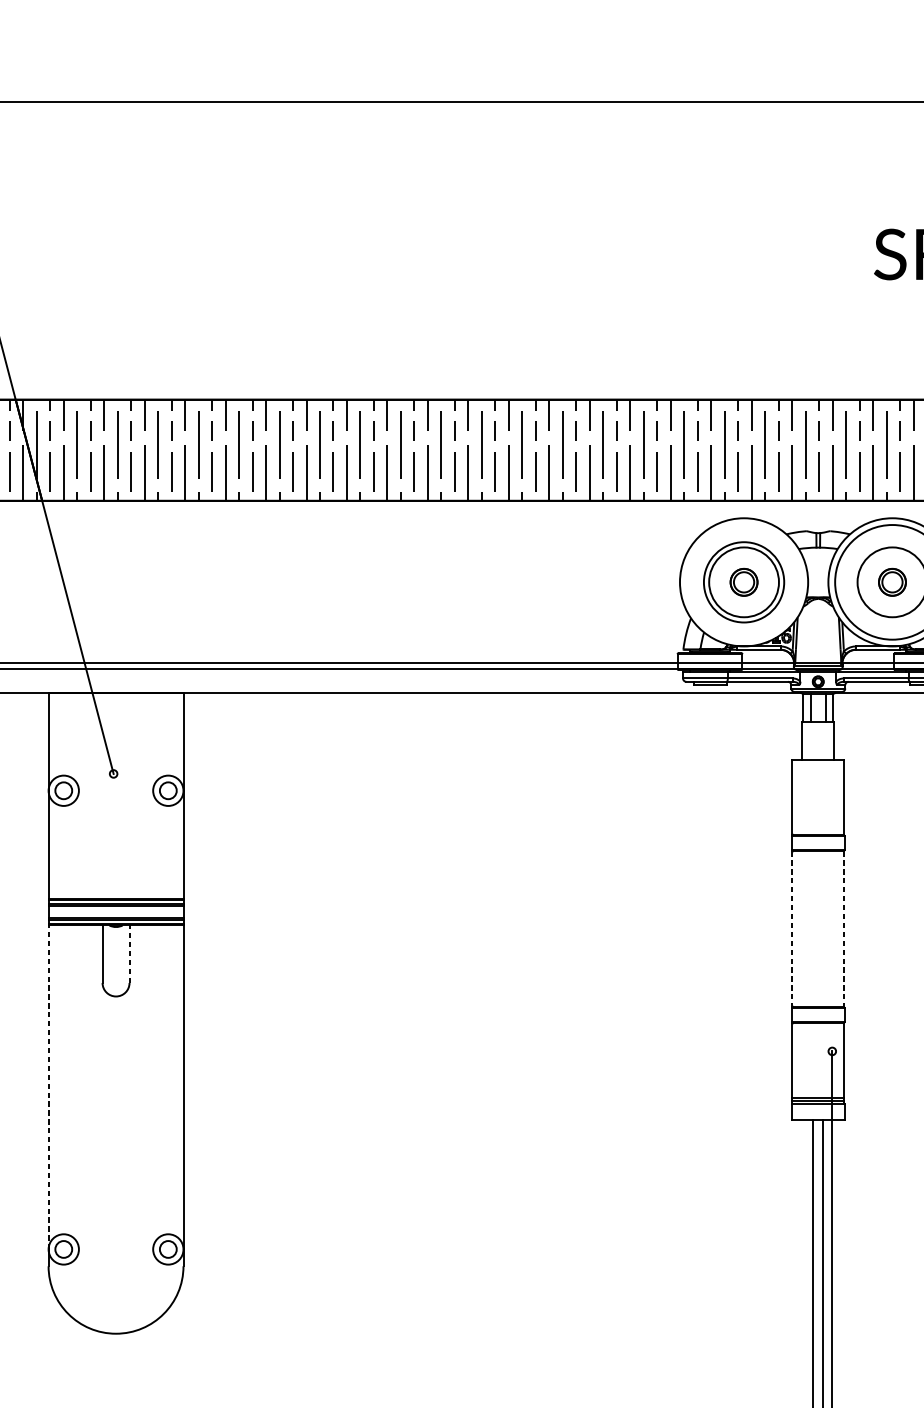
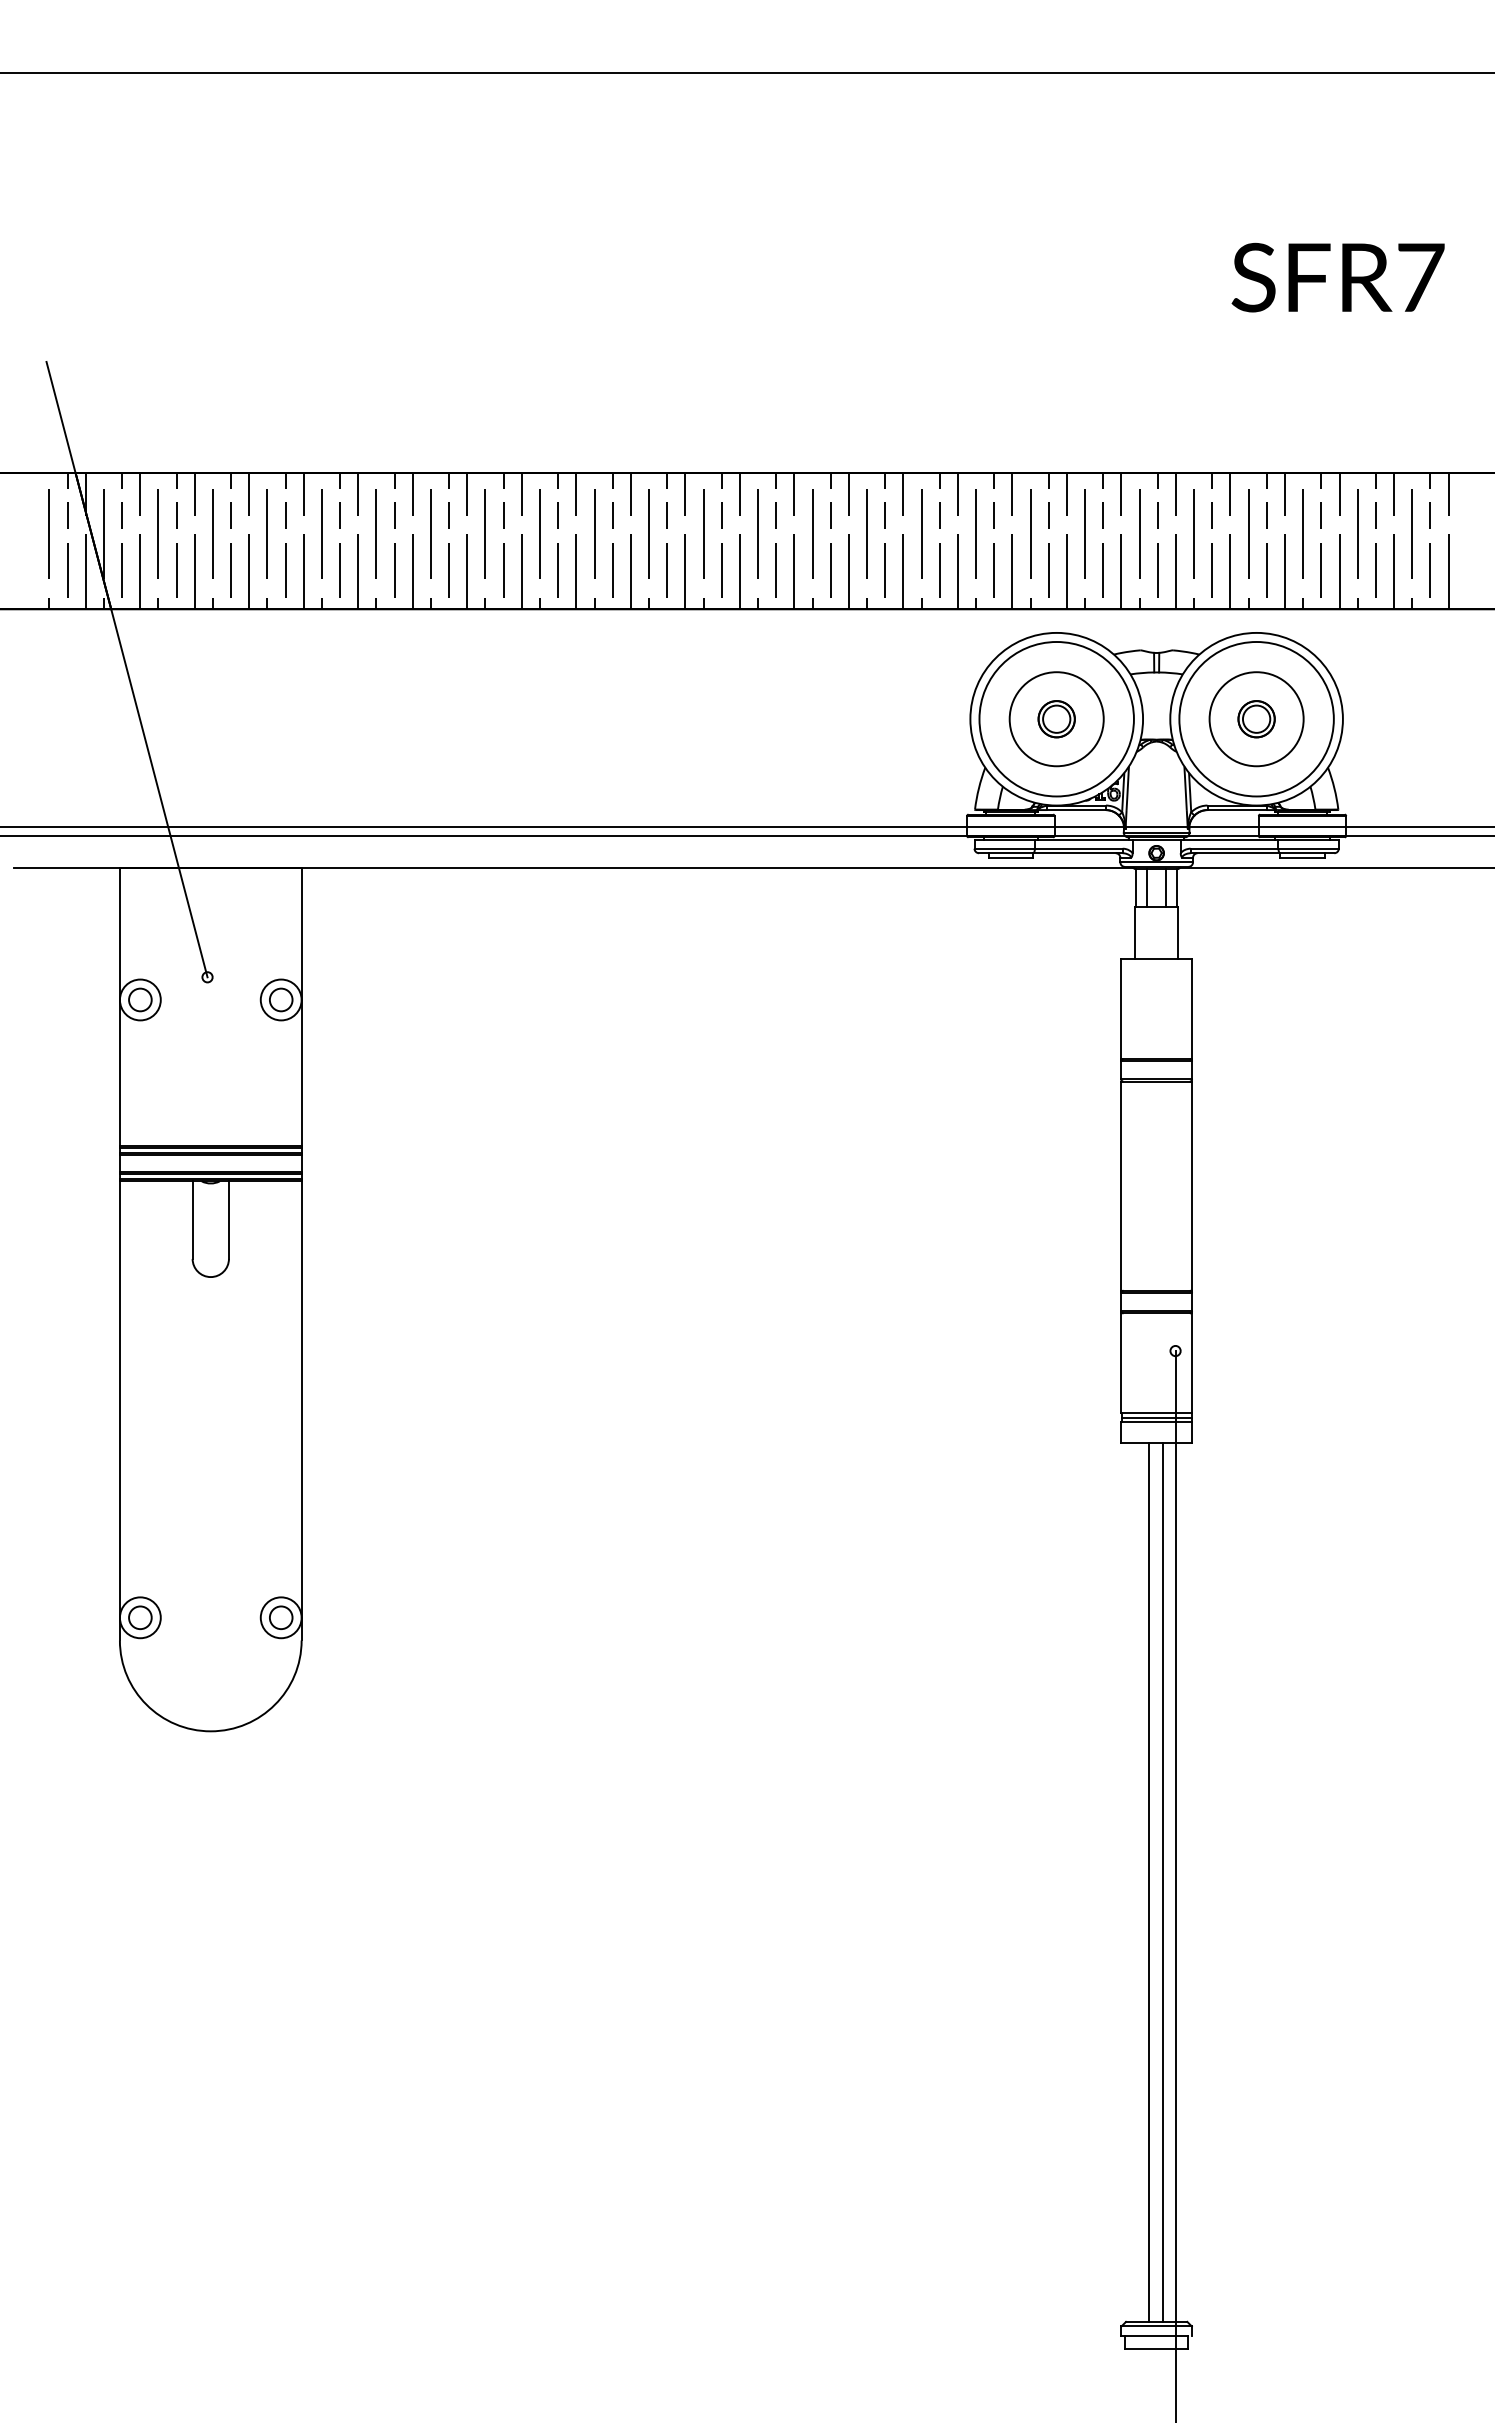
circle: (743, 582) -> (1056, 719), size x1.43
line: (791, 929) -> (1120, 1186), dashed -> solid
line: (844, 929) -> (1191, 1186), dashed -> solid
line: (129, 954) -> (228, 1220), dashed -> solid
line: (48, 1087) -> (119, 1399), dashed -> solid

